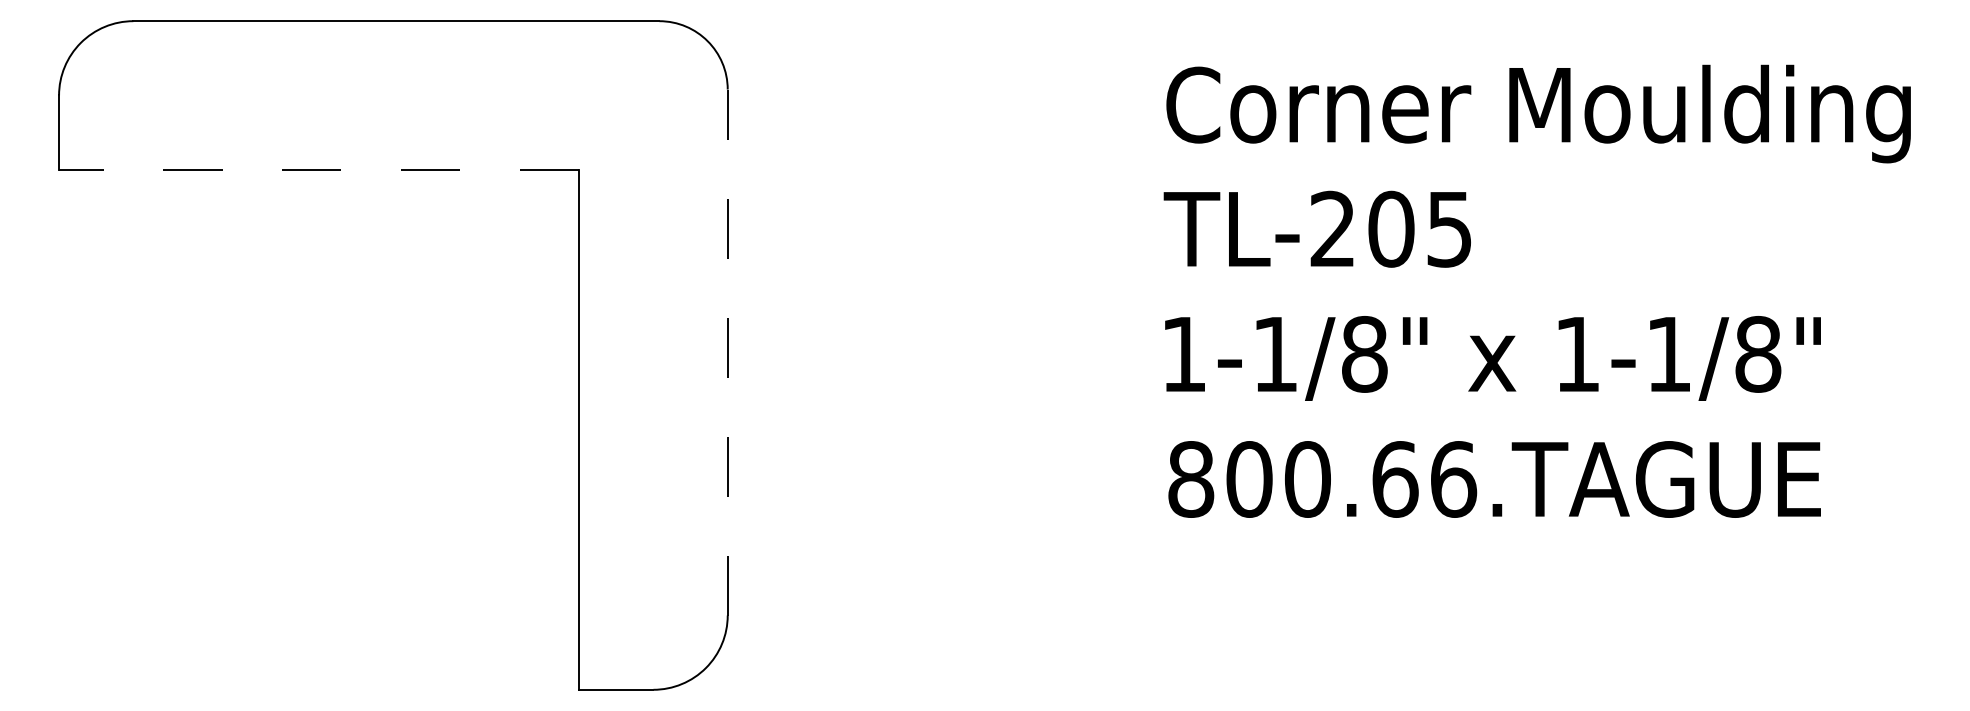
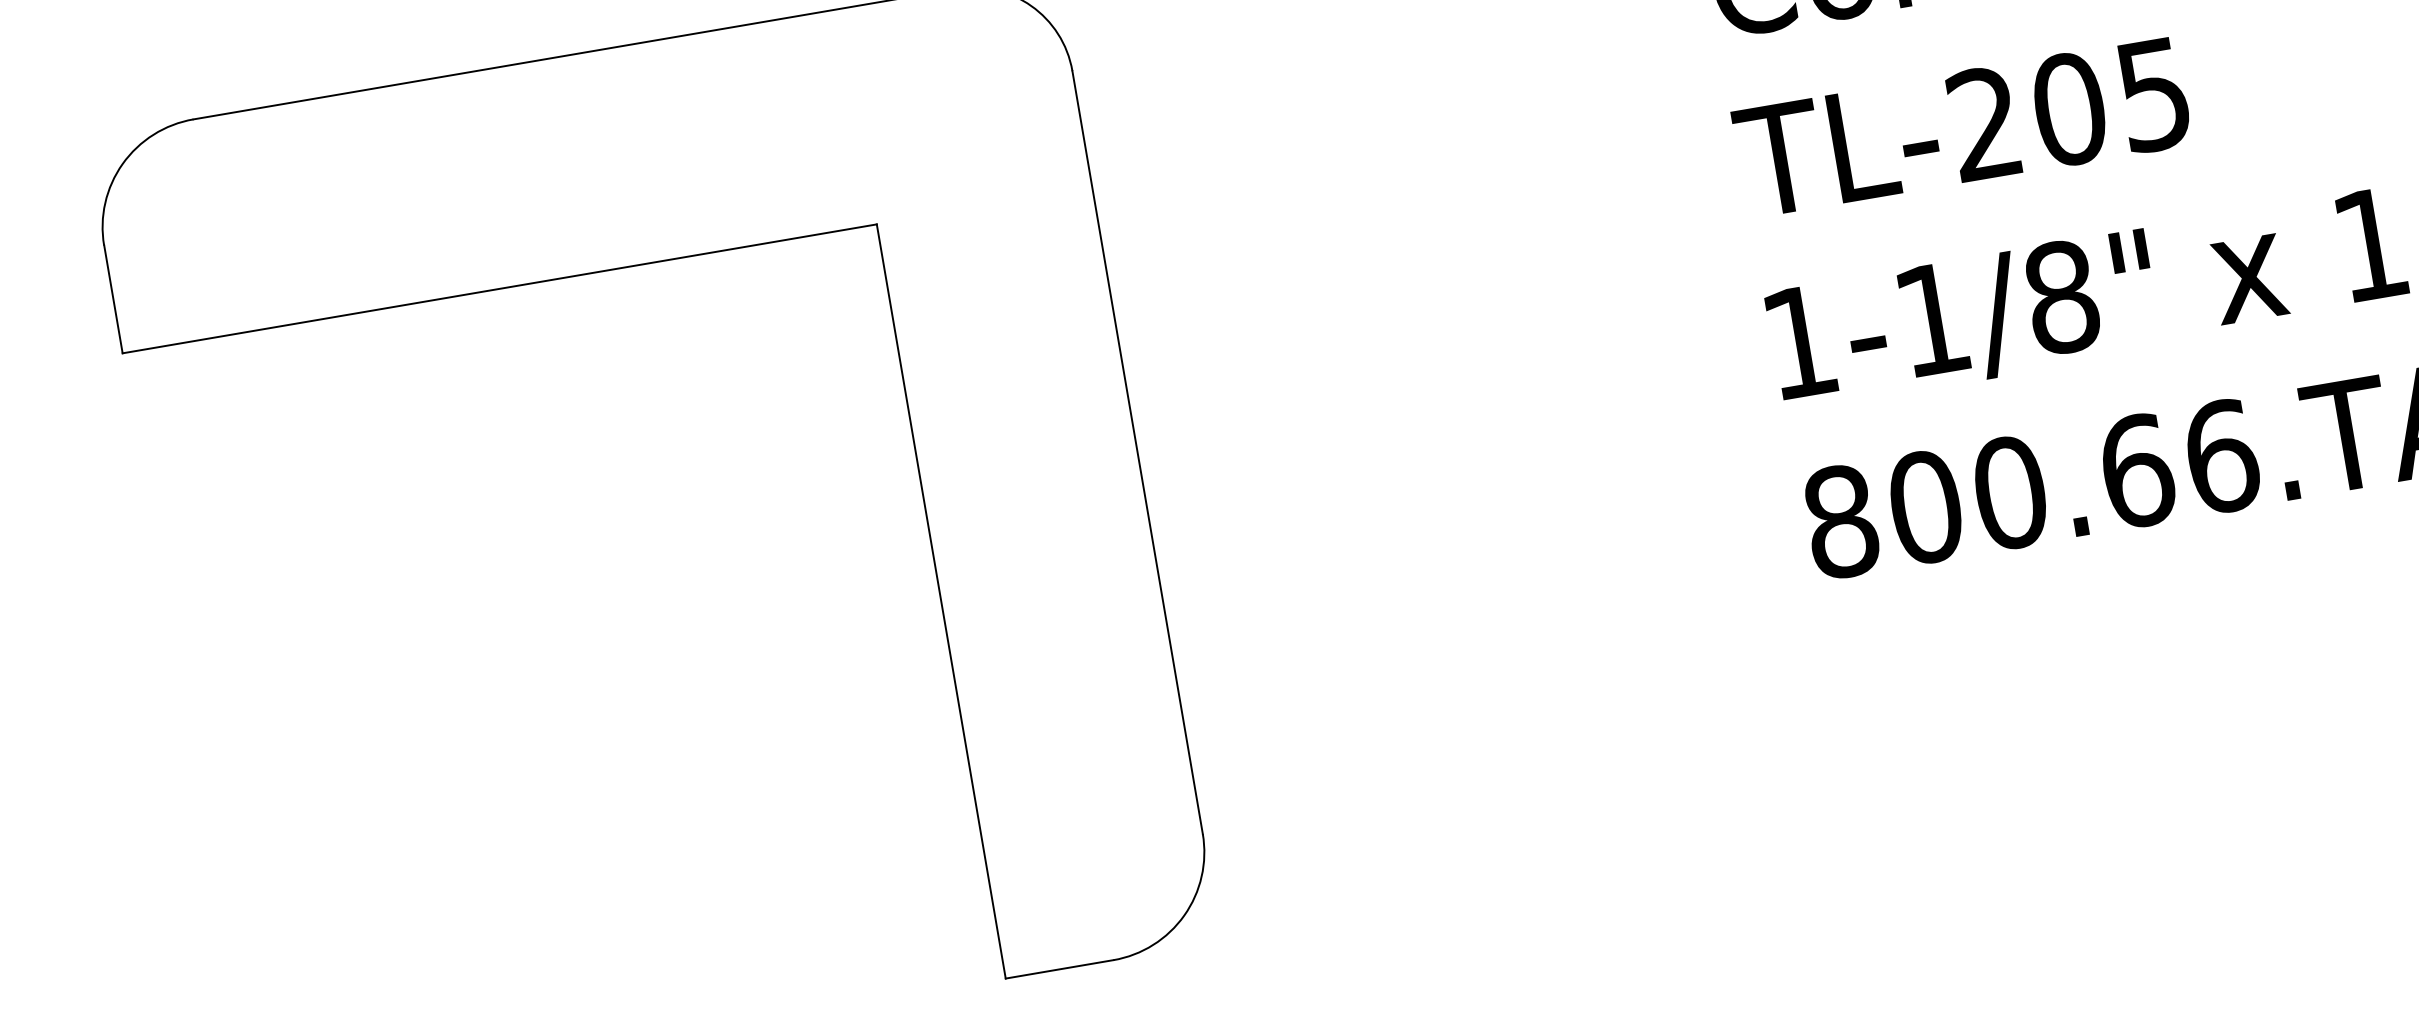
line: (318, 169) -> (498, 288), dashed -> solid
line: (727, 352) -> (1137, 452), dashed -> solid

